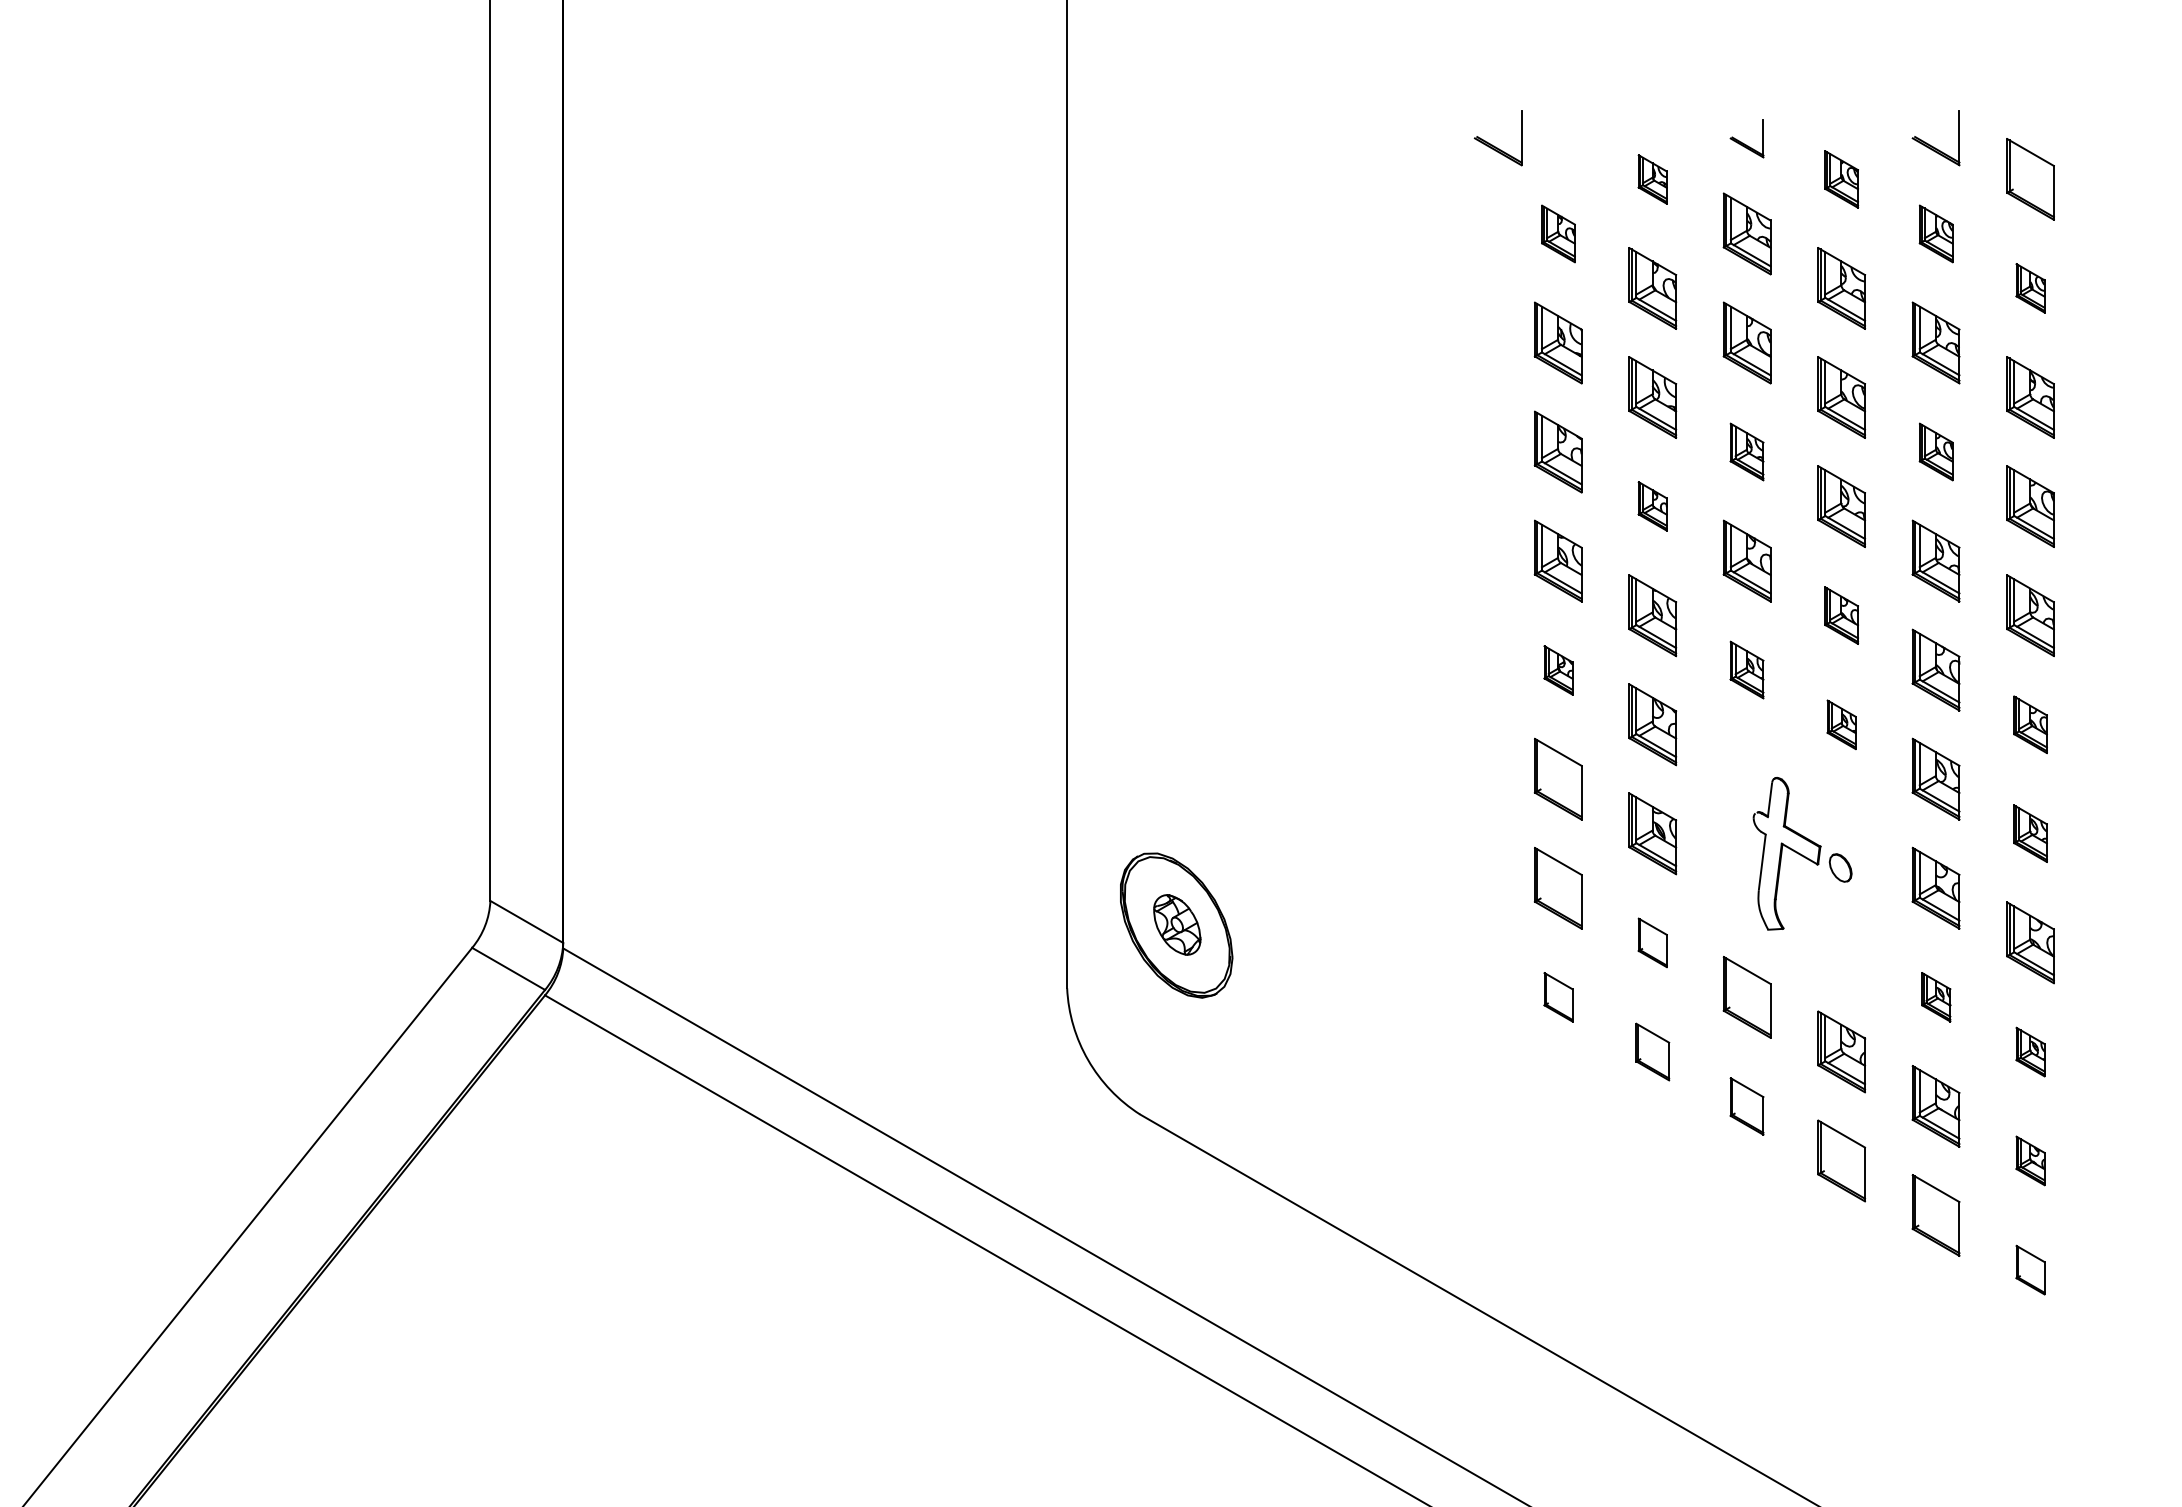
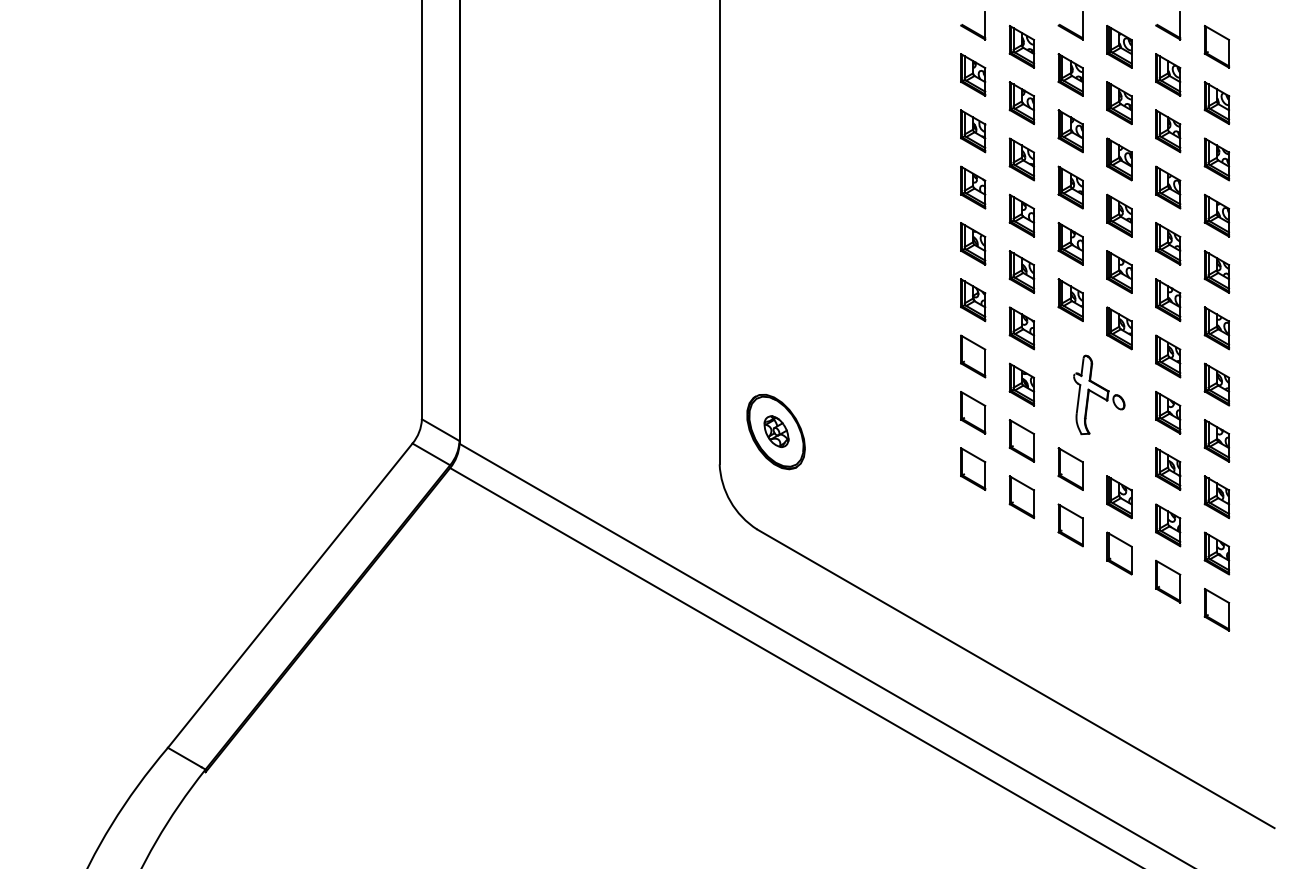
part: (1498, 138) -> (973, 25), moved
part: (1746, 138) -> (1070, 25), size x1.43
part: (1651, 178) -> (1021, 46), size x1.67
part: (1841, 178) -> (1119, 46), size x1.43
part: (1558, 232) -> (973, 74), size x1.43
part: (1936, 232) -> (1168, 74), size x1.43
part: (2029, 287) -> (1216, 102), size x1.67
part: (1746, 451) -> (1070, 187), size x1.43
part: (1936, 451) -> (1168, 187), size x1.43
part: (1651, 506) -> (1021, 215), size x1.67
part: (1841, 614) -> (1119, 271), size x1.43
part: (1746, 668) -> (1070, 299), size x1.43
part: (1558, 670) -> (973, 300), size x1.67
part: (1841, 725) -> (1119, 328), size x1.67
part: (2029, 725) -> (1216, 328), size x1.43
part: (2029, 833) -> (1216, 384), size x1.43
part: (1651, 941) -> (1021, 440), size x1.67
part: (1558, 996) -> (973, 468), size x1.67
part: (1936, 996) -> (1168, 468), size x1.67
part: (1651, 1052) -> (1021, 497), size x1.43
part: (2029, 1052) -> (1216, 497), size x1.67
part: (1746, 1106) -> (1070, 525), size x1.43
part: (2029, 1160) -> (1216, 553), size x1.67
part: (2029, 1269) -> (1216, 609), size x1.67

